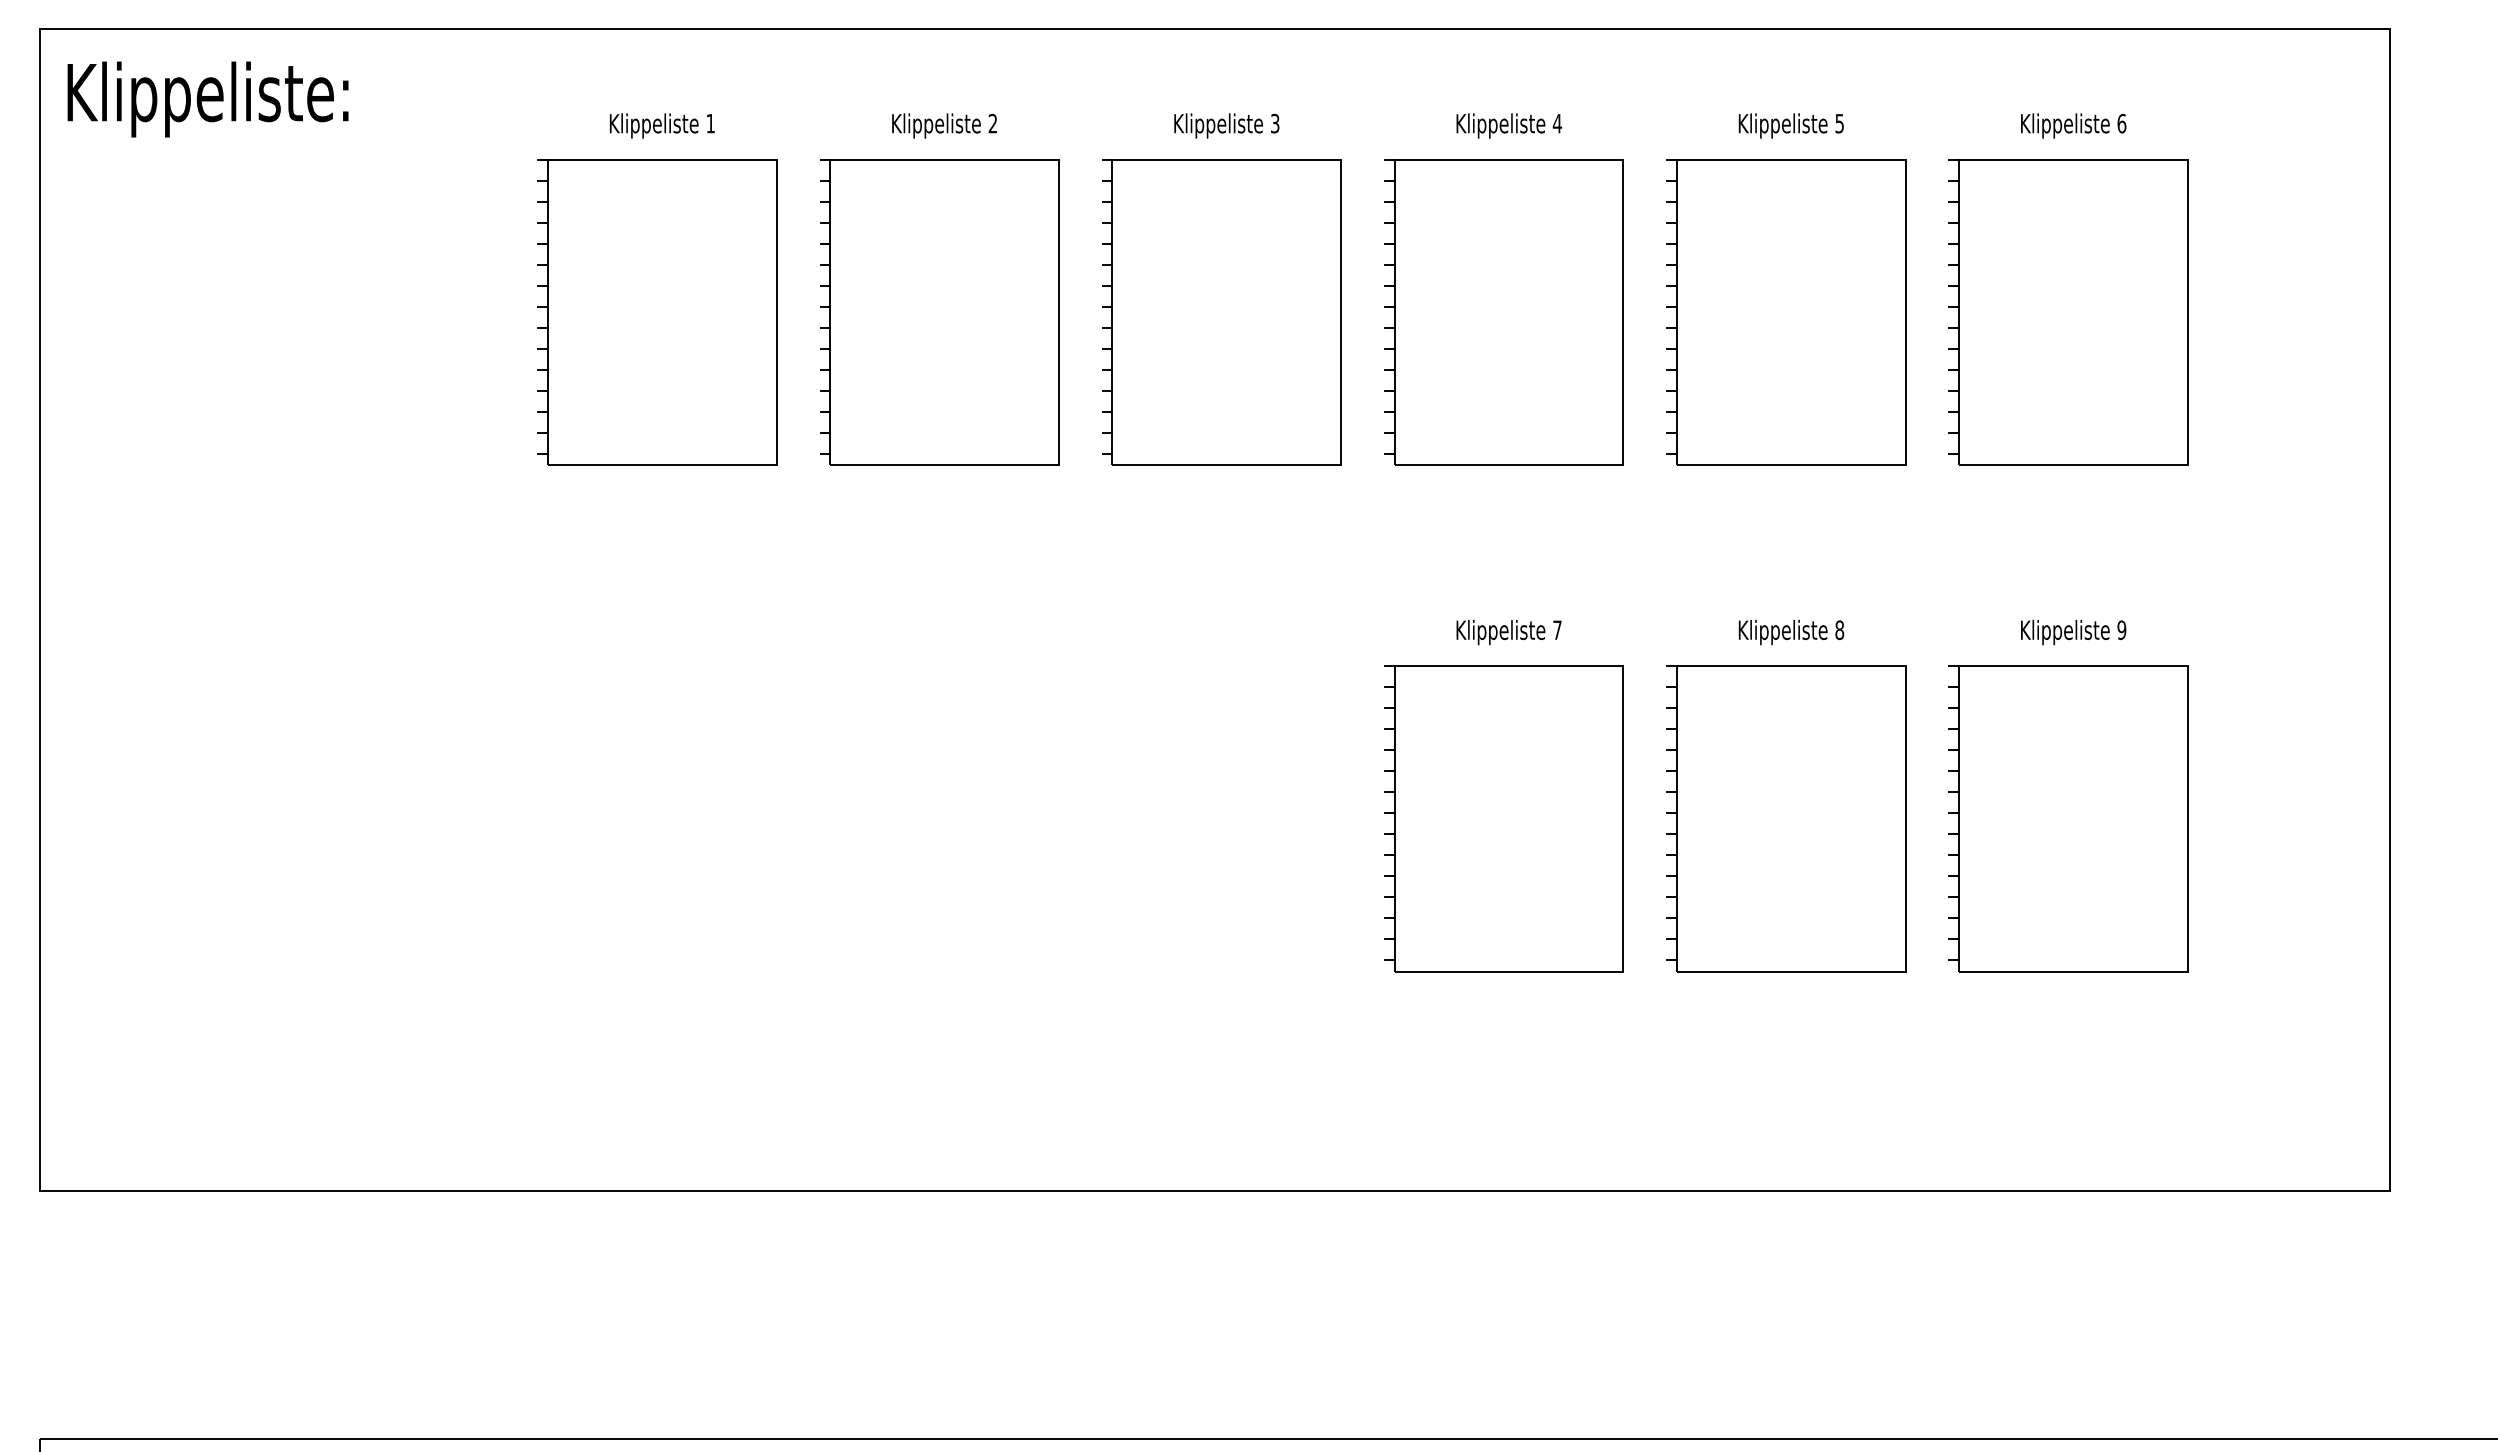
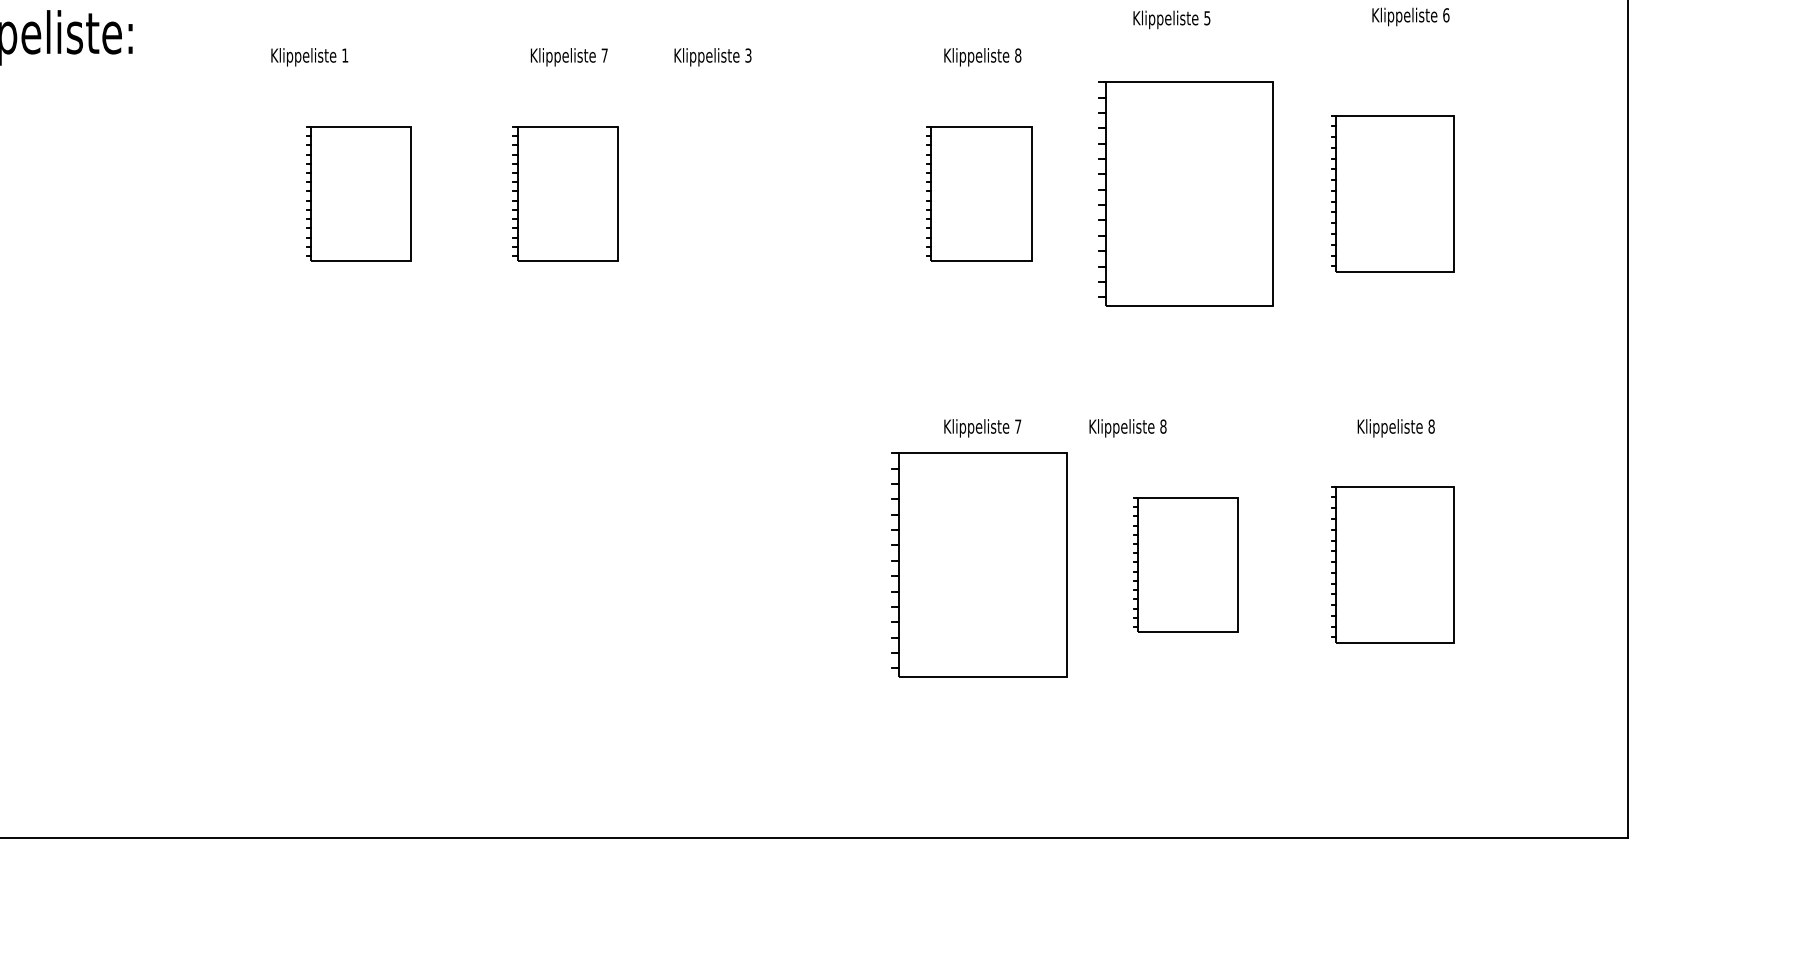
text: (992, 123) -> (604, 55), 2 -> 7
text: (1557, 123) -> (1018, 55), 4 -> 8
text: (661, 125) -> (309, 56), moved
text: (1226, 125) -> (712, 56), moved
text: (1790, 125) -> (1171, 19), moved
text: (2073, 125) -> (1410, 16), moved
part: (657, 312) -> (358, 193), size x0.6
part: (939, 312) -> (565, 193), size x0.6
part: (1221, 312) -> (772, 193), removed
part: (1503, 312) -> (978, 193), size x0.6
part: (2068, 312) -> (1392, 193), size x0.7
text: (2121, 630) -> (1431, 426), 9 -> 8
text: (1791, 632) -> (1128, 428), moved
part: (1786, 818) -> (1185, 564), size x0.6
part: (2068, 818) -> (1392, 564), size x0.7

